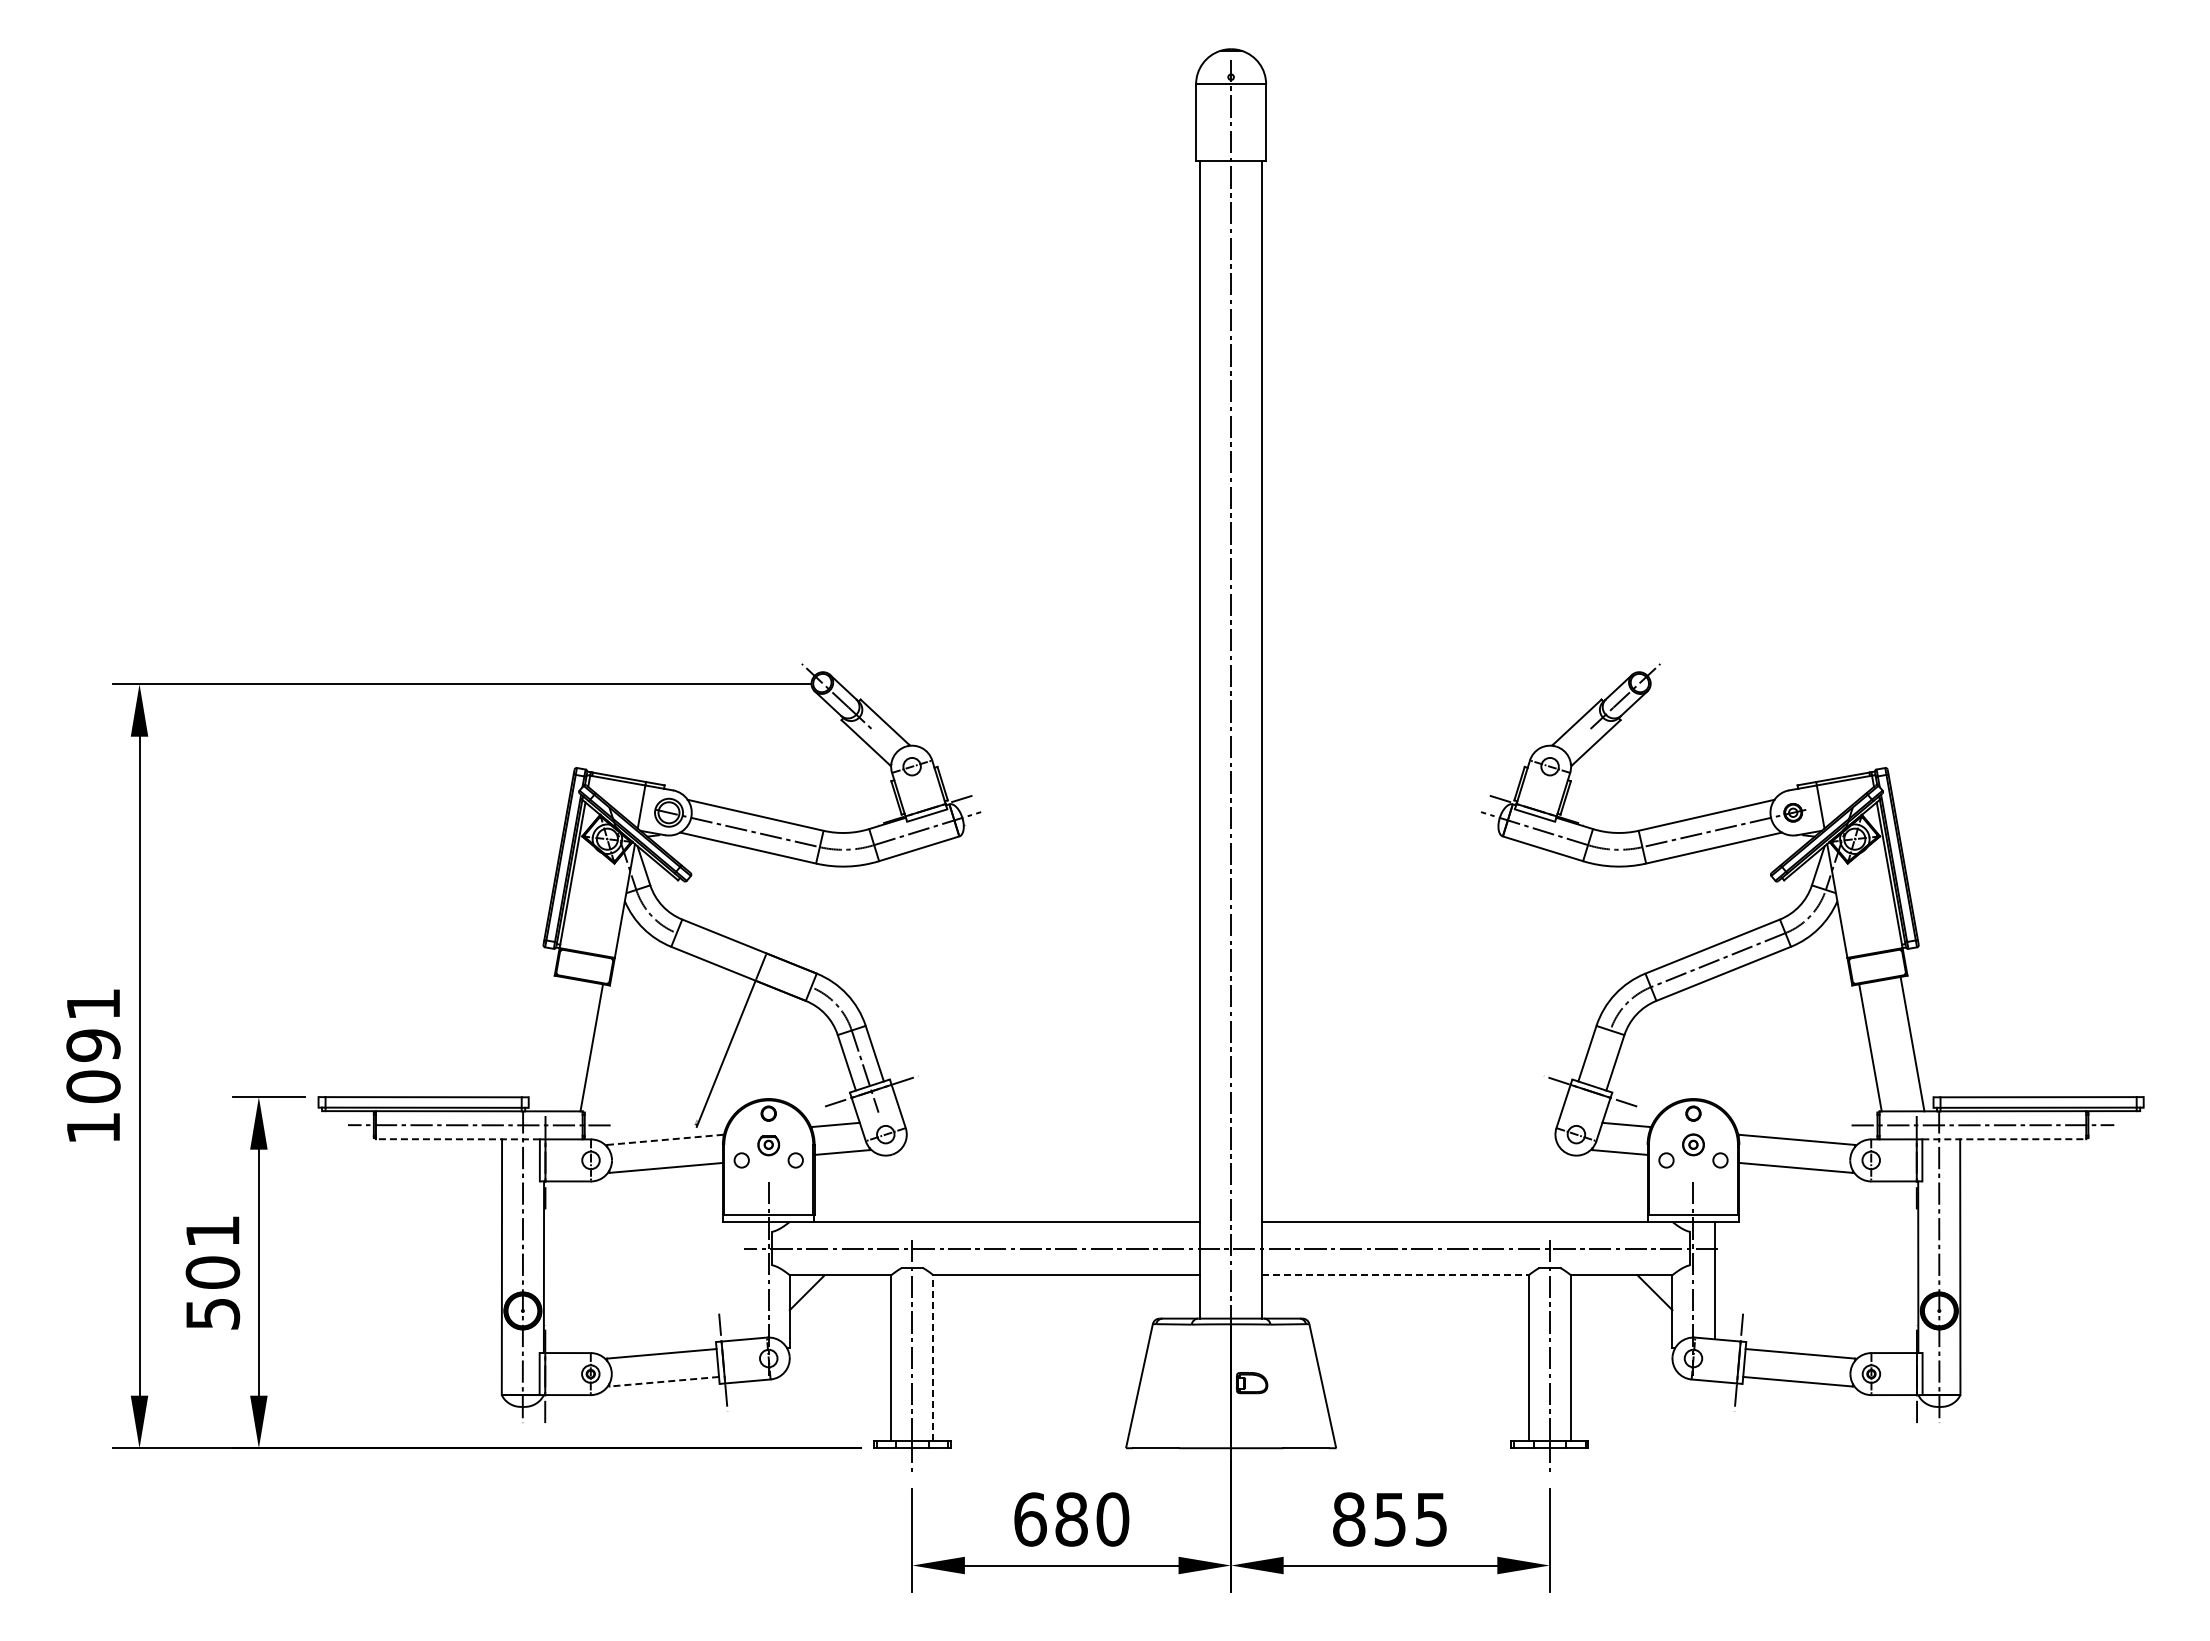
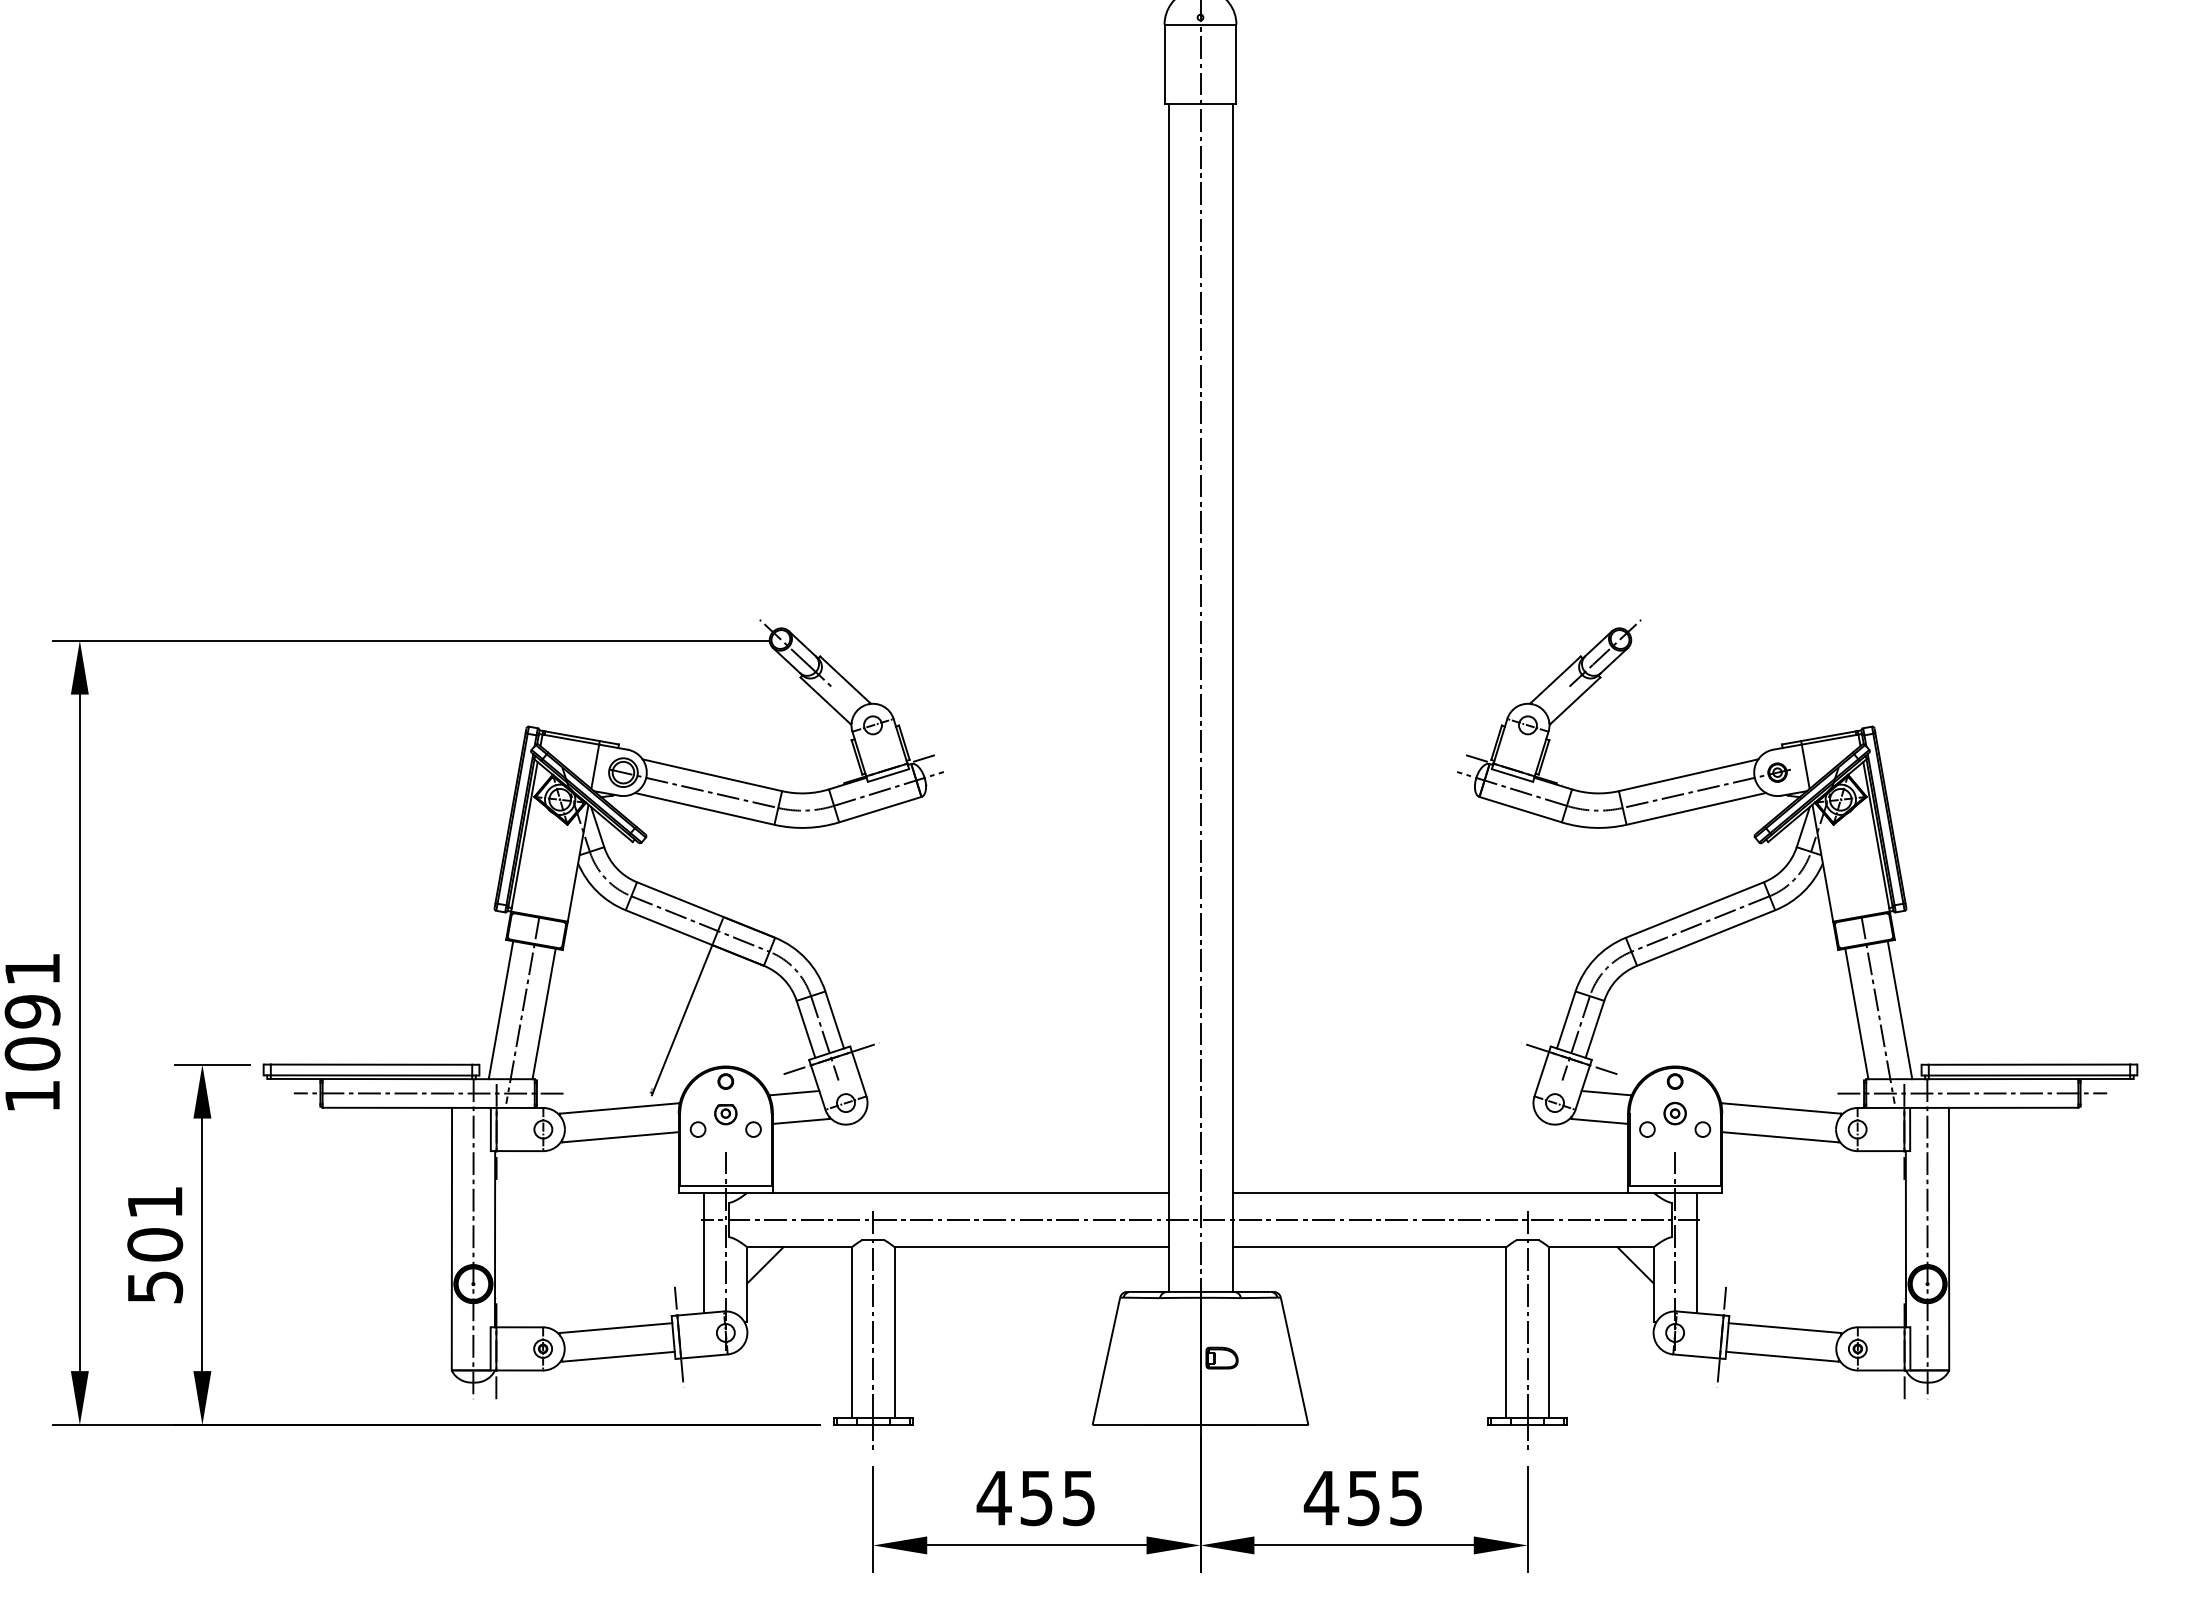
line: (743, 960) -> (699, 924), added
line: (549, 1043) -> (500, 1009), added
line: (570, 1044) -> (522, 1010), added
line: (1891, 1044) -> (1878, 1010), added
line: (1596, 1071) -> (1575, 1038), added
line: (457, 1139) -> (406, 1108), dashed -> solid
line: (664, 1139) -> (618, 1108), dashed -> solid
line: (2004, 1139) -> (1994, 1108), dashed -> solid
line: (1396, 1275) -> (1370, 1247), dashed -> solid
line: (747, 1280) -> (704, 1252), added
line: (933, 1357) -> (894, 1331), dashed -> solid
line: (664, 1381) -> (618, 1356), dashed -> solid
text: (1071, 1519) -> (1036, 1498), 680 -> 455
text: (1348, 1519) -> (1320, 1498), 855 -> 455

